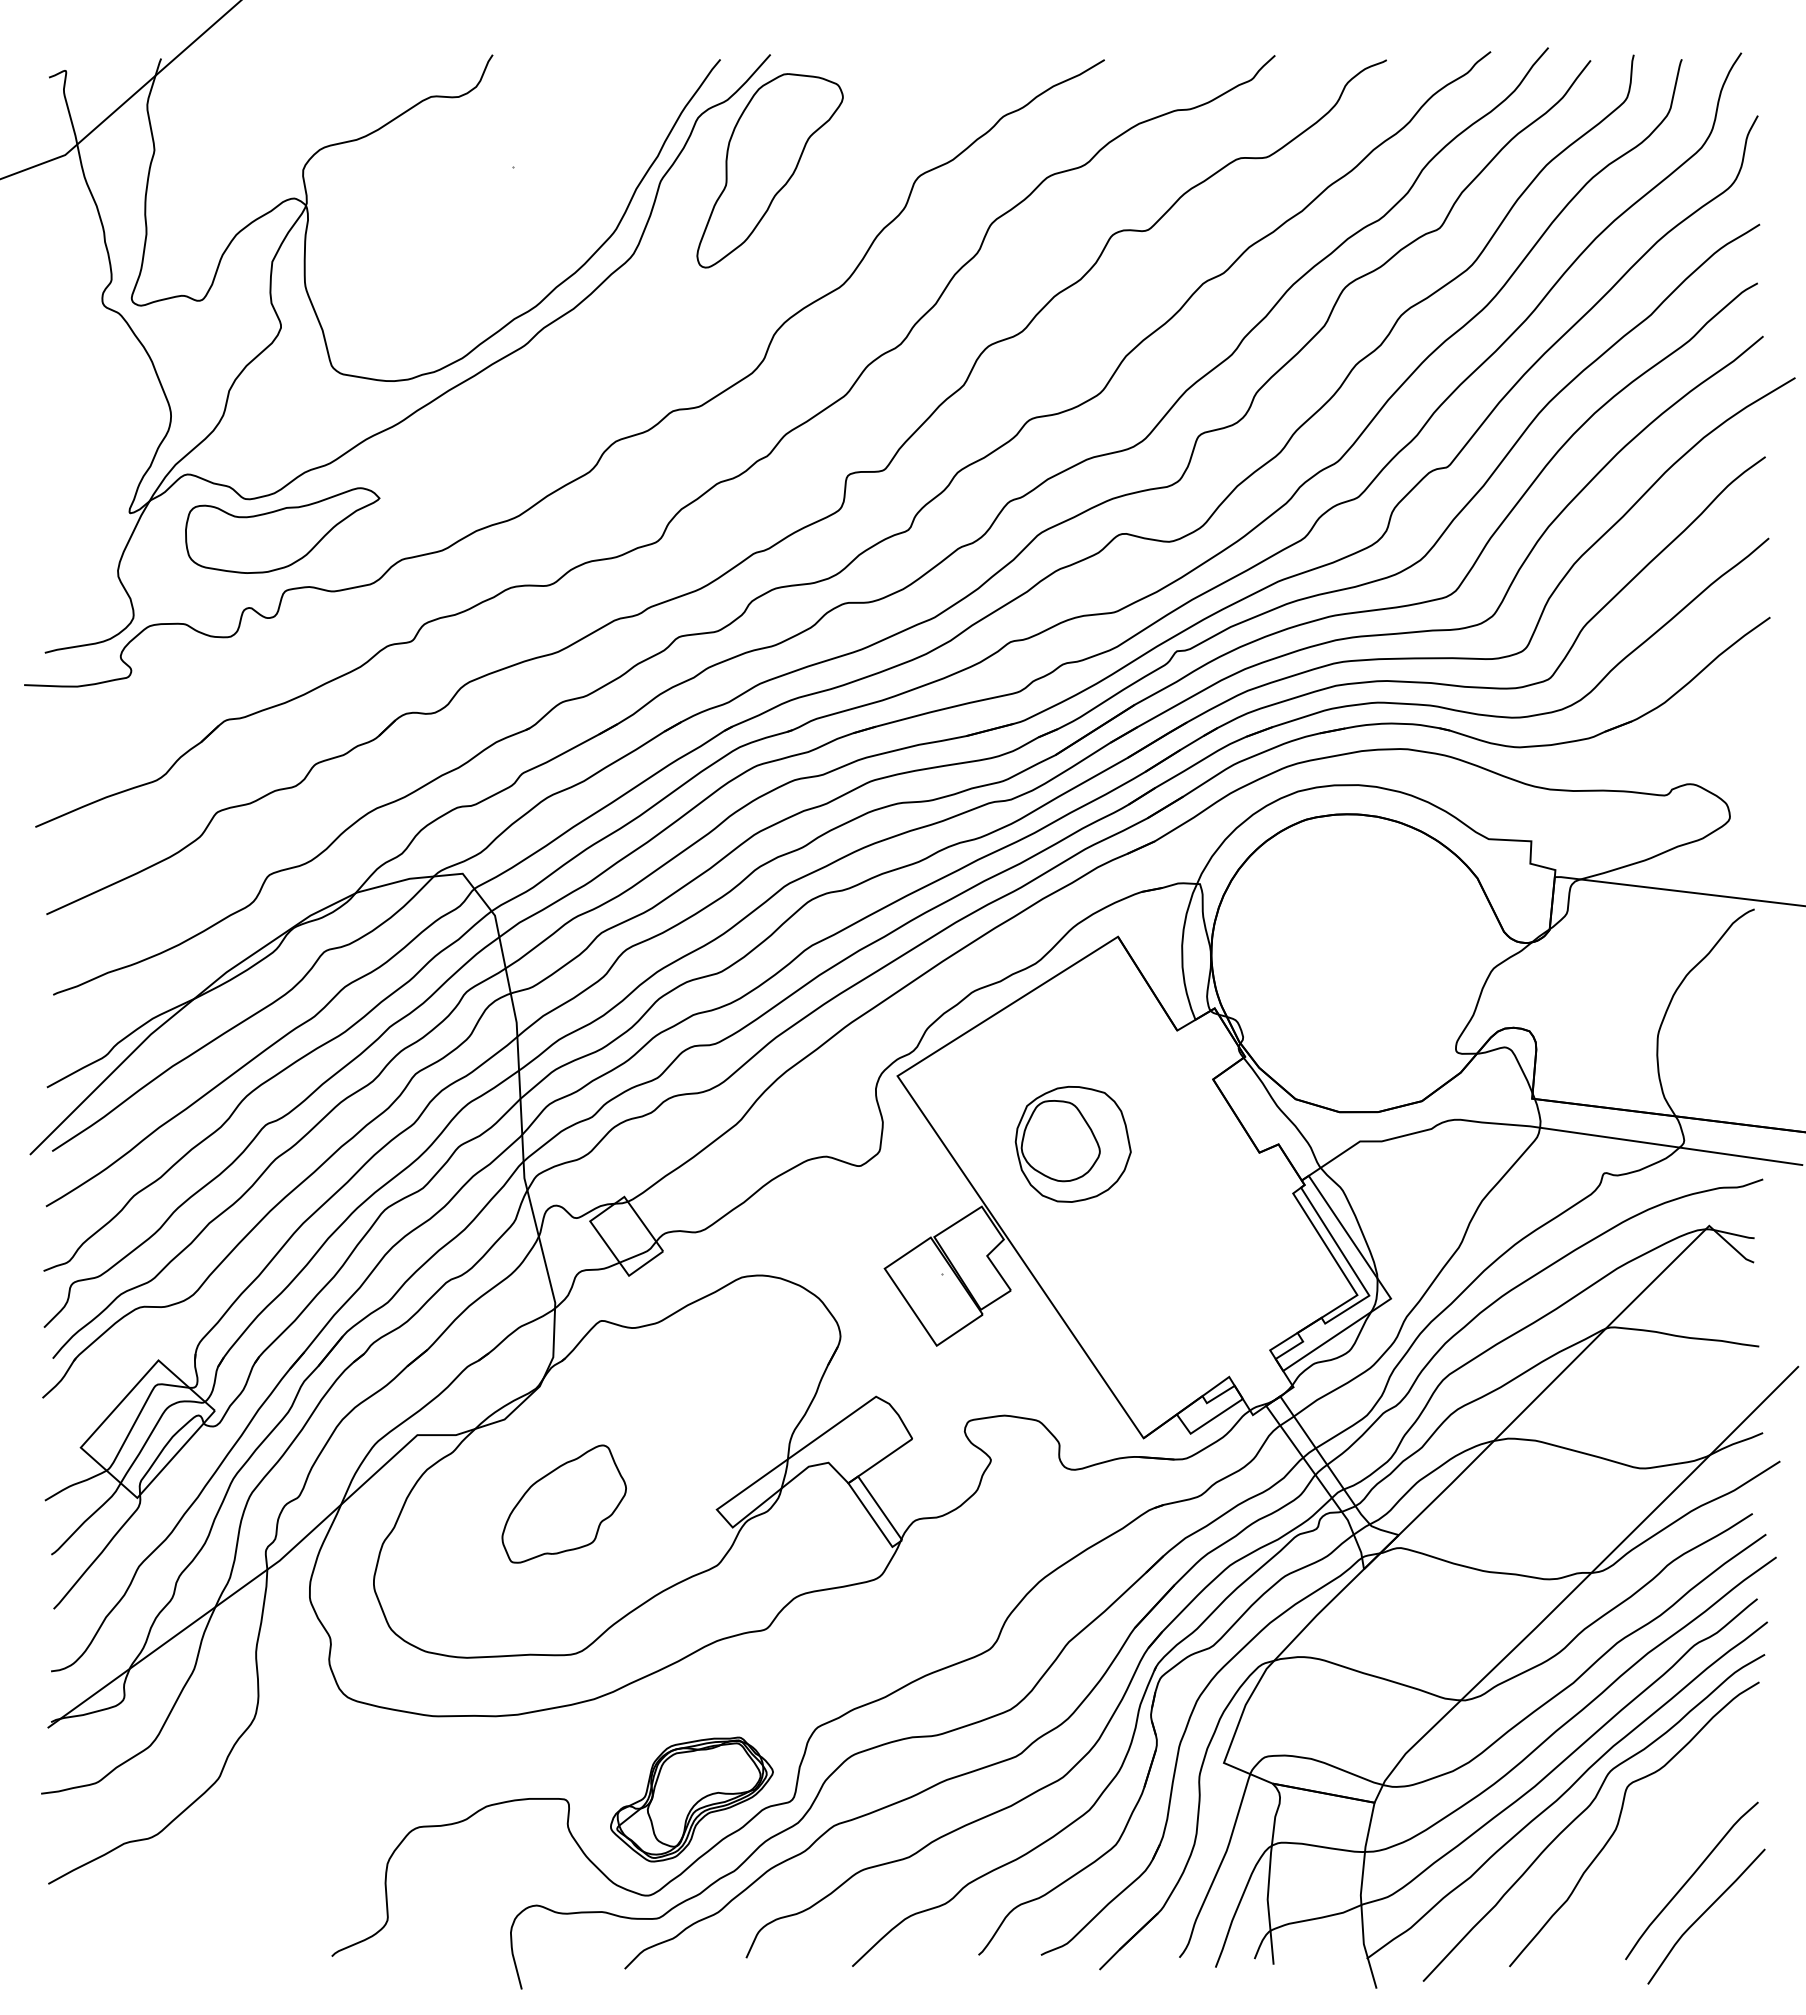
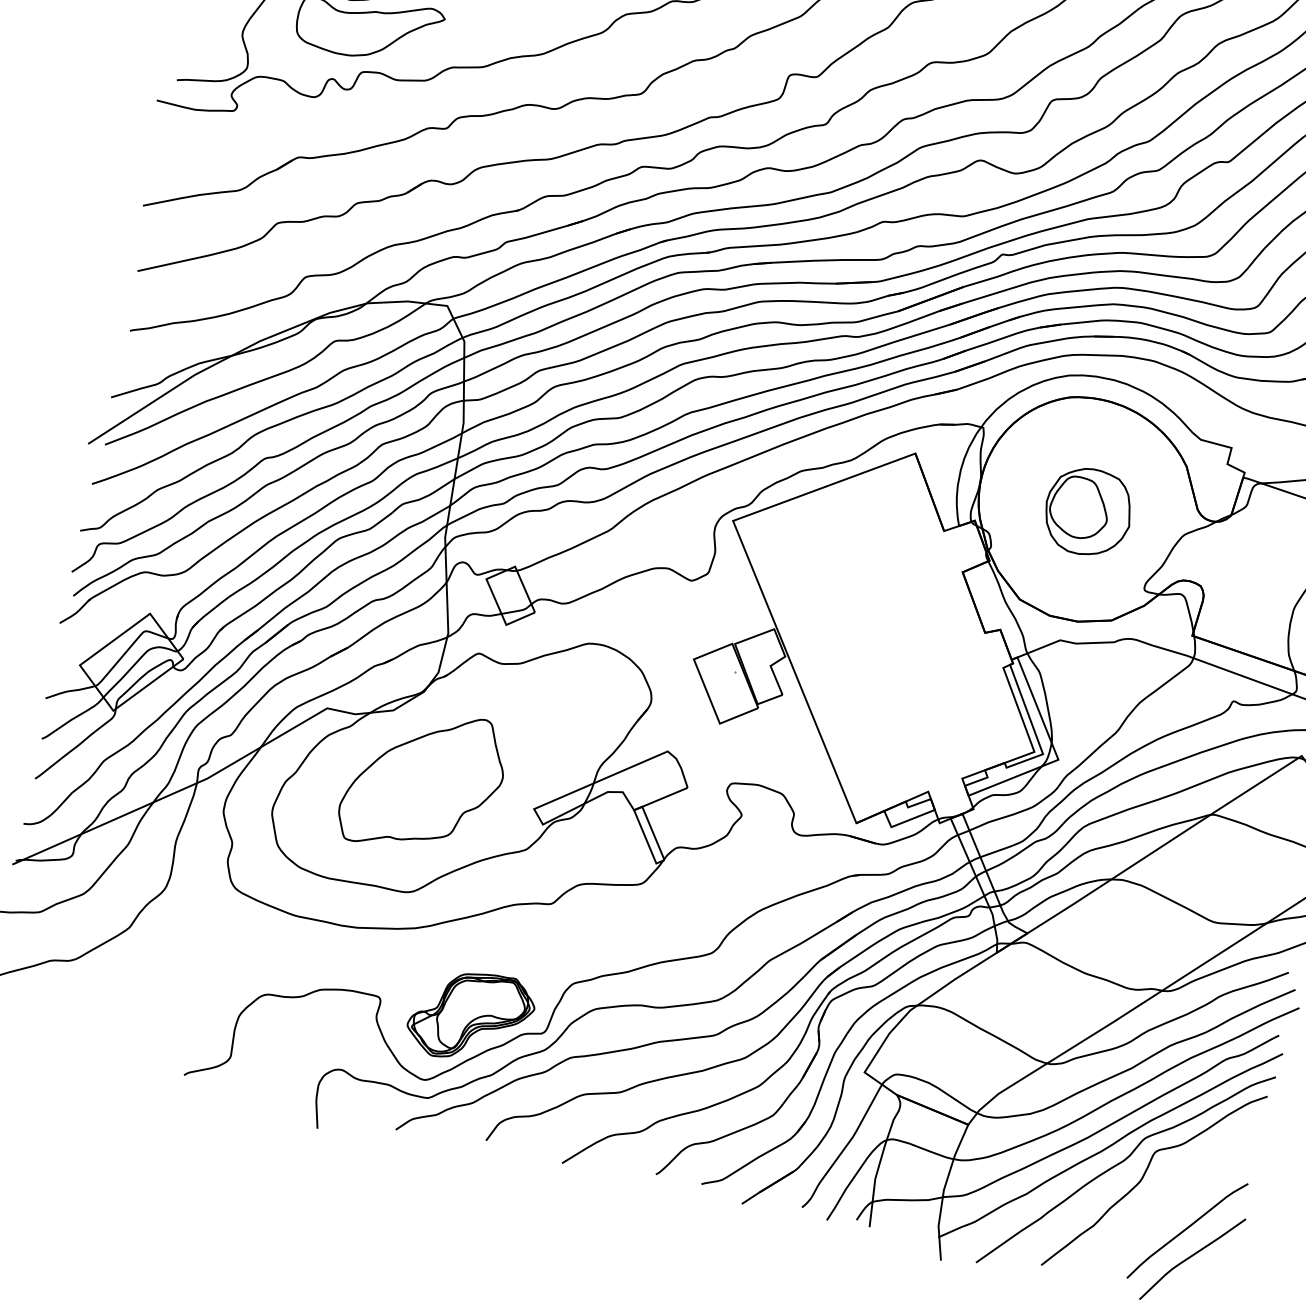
part: (1072, 1144) -> (1087, 512), moved
part: (564, 1503) -> (423, 780), size x1.67

